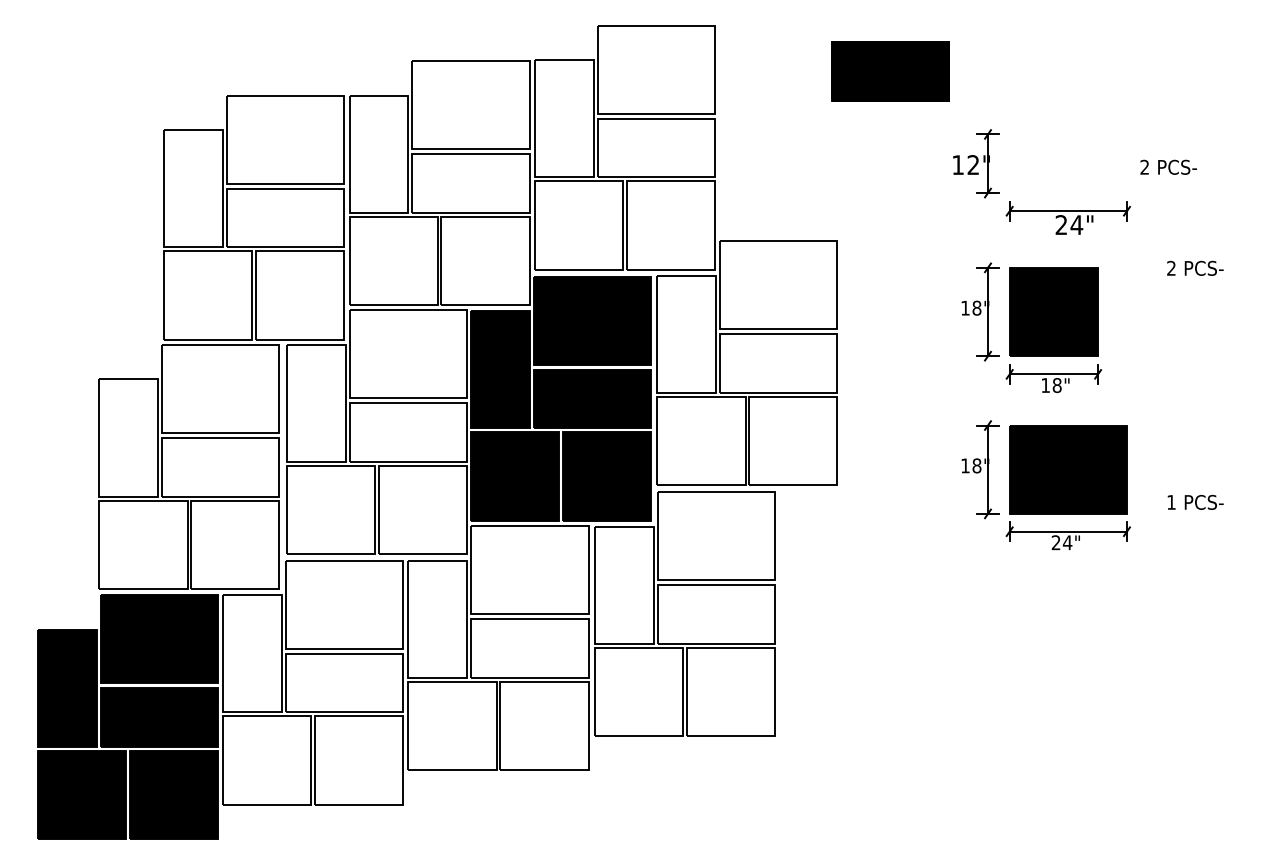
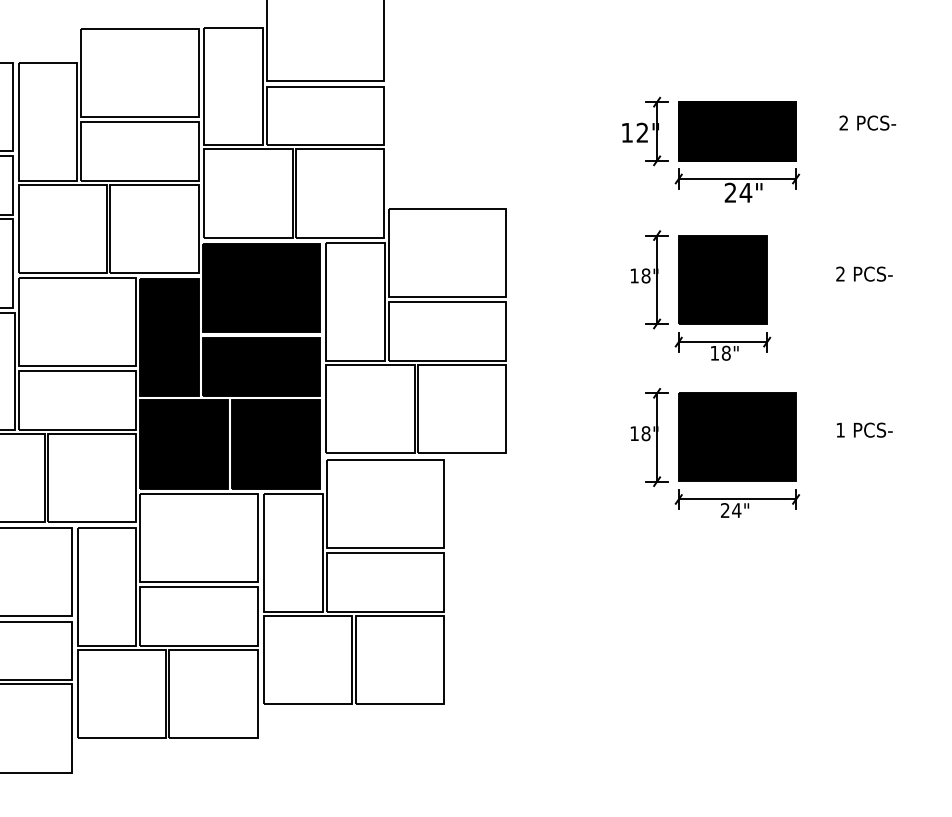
part: (890, 71) -> (737, 131), moved
text: (1168, 166) -> (867, 122), moved
text: (1195, 267) -> (864, 273), moved
text: (1195, 501) -> (864, 429), moved

